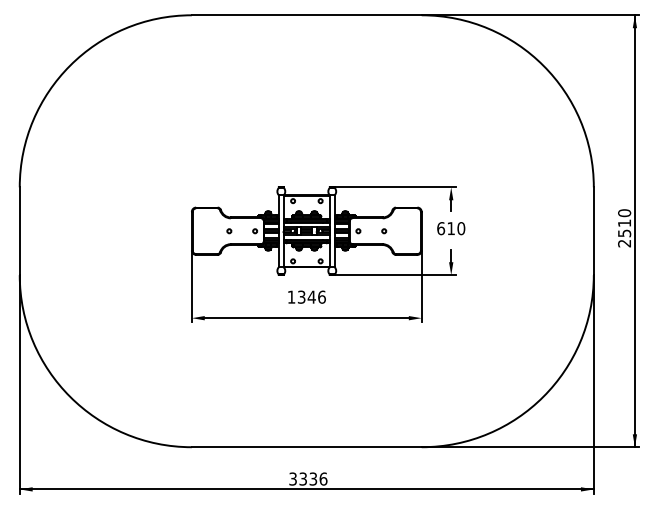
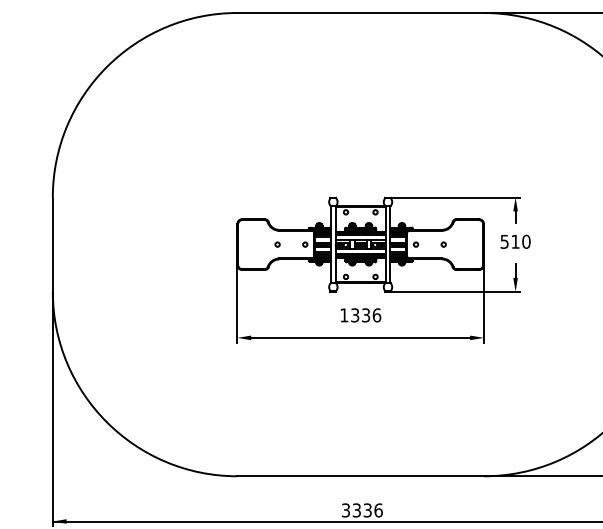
text: (441, 228) -> (505, 241), 610 -> 510
text: (311, 296) -> (365, 314), 1346 -> 1336

